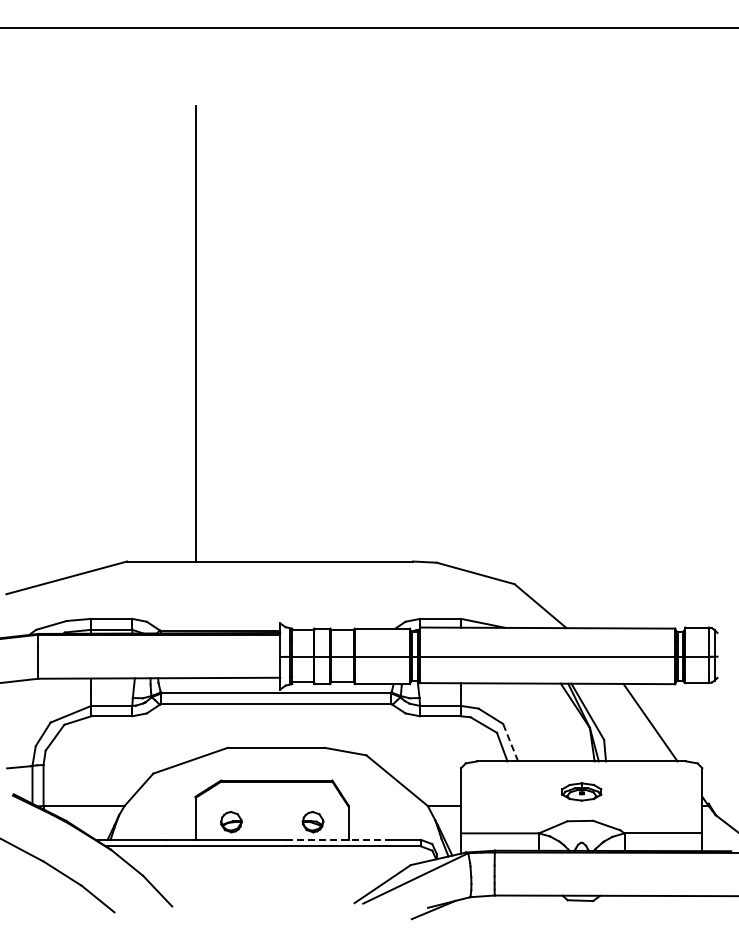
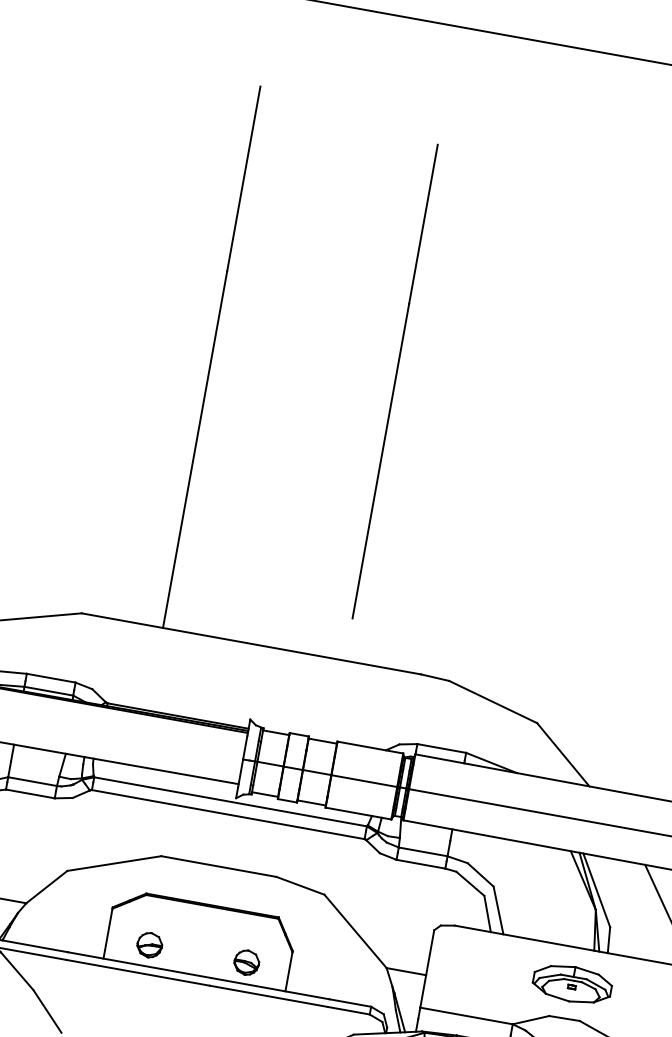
line: (348, 326) -> (394, 381), added
line: (510, 742) -> (498, 910), dashed -> solid
part: (581, 791) -> (572, 983), size x1.67
line: (336, 839) -> (270, 988), dashed -> solid

